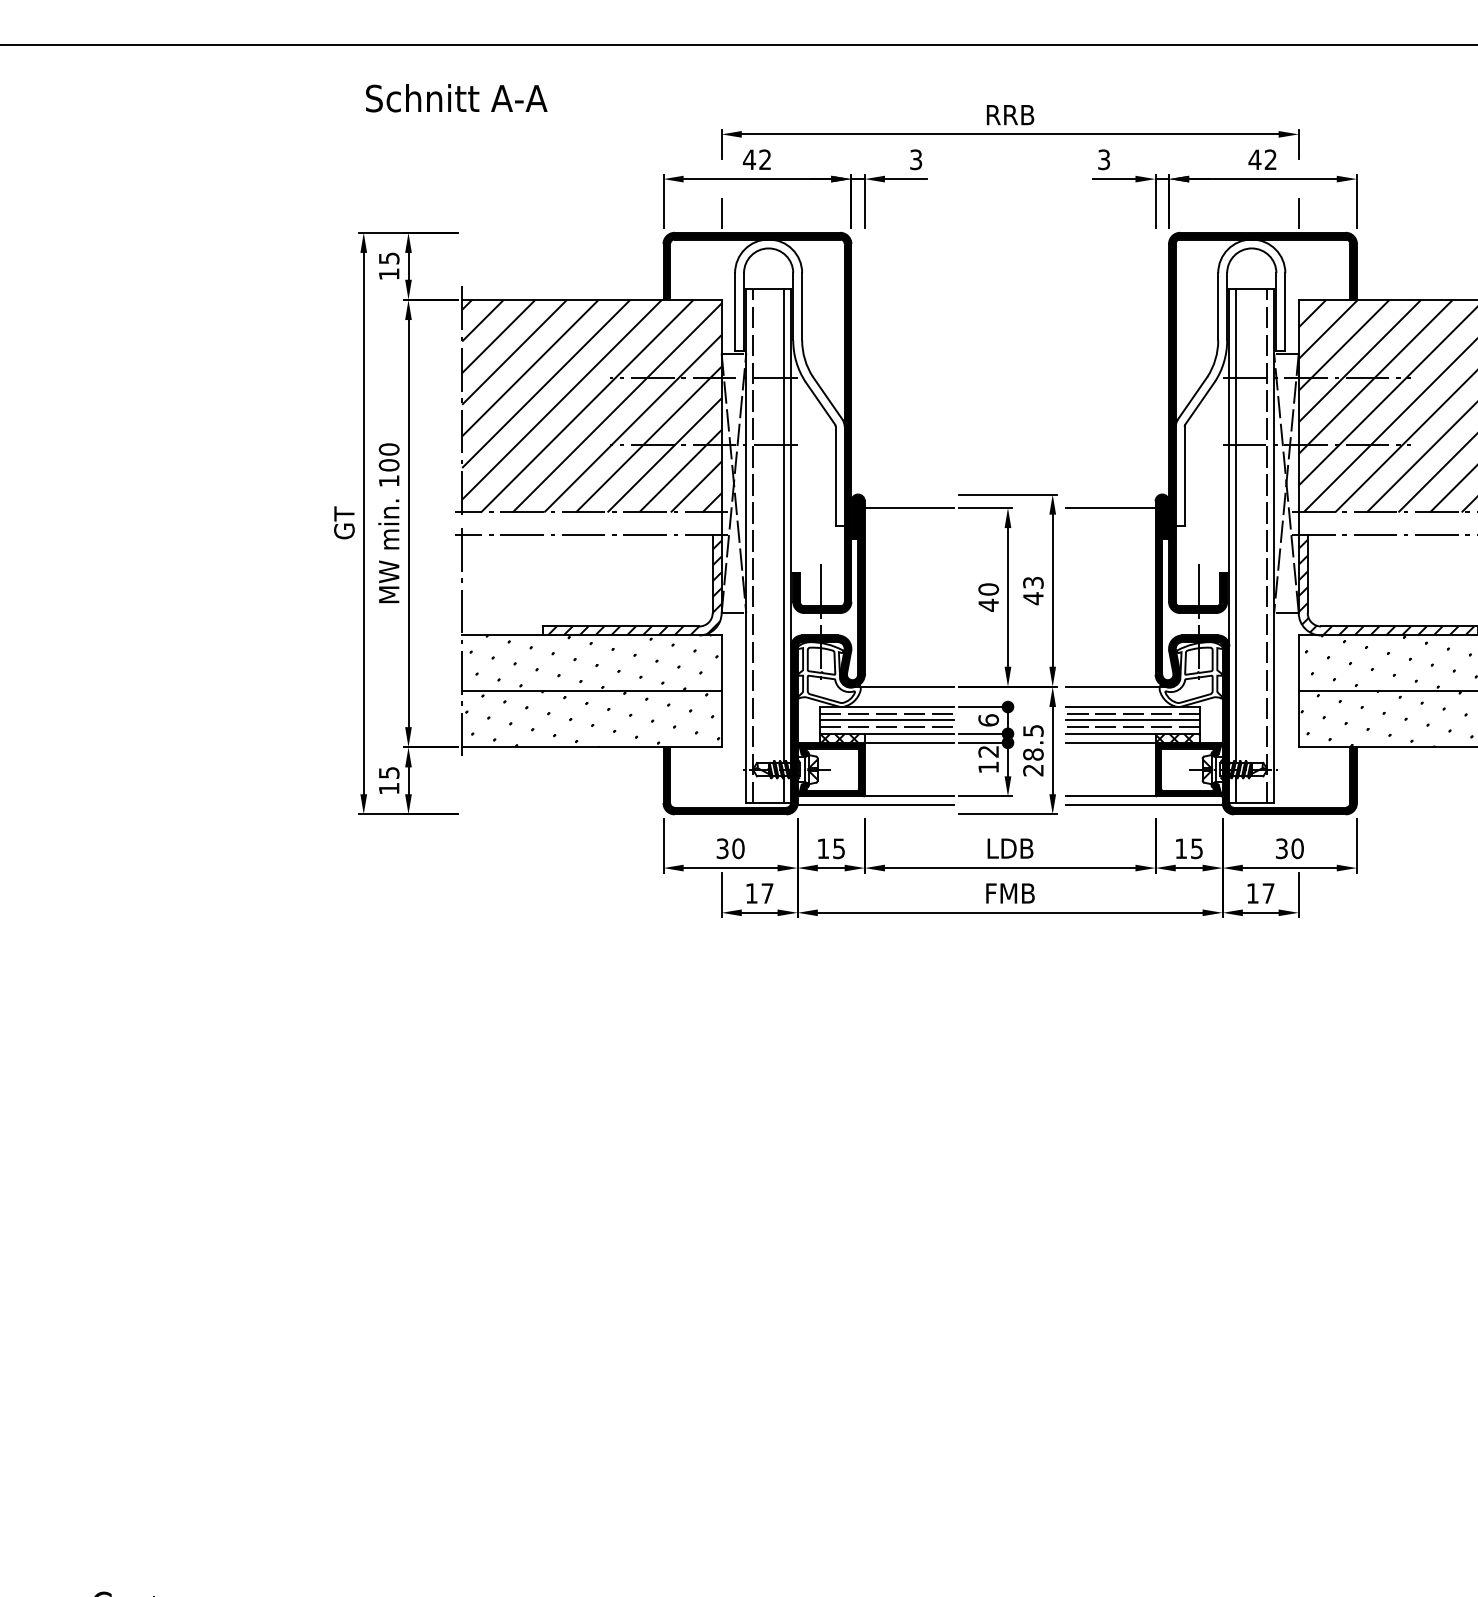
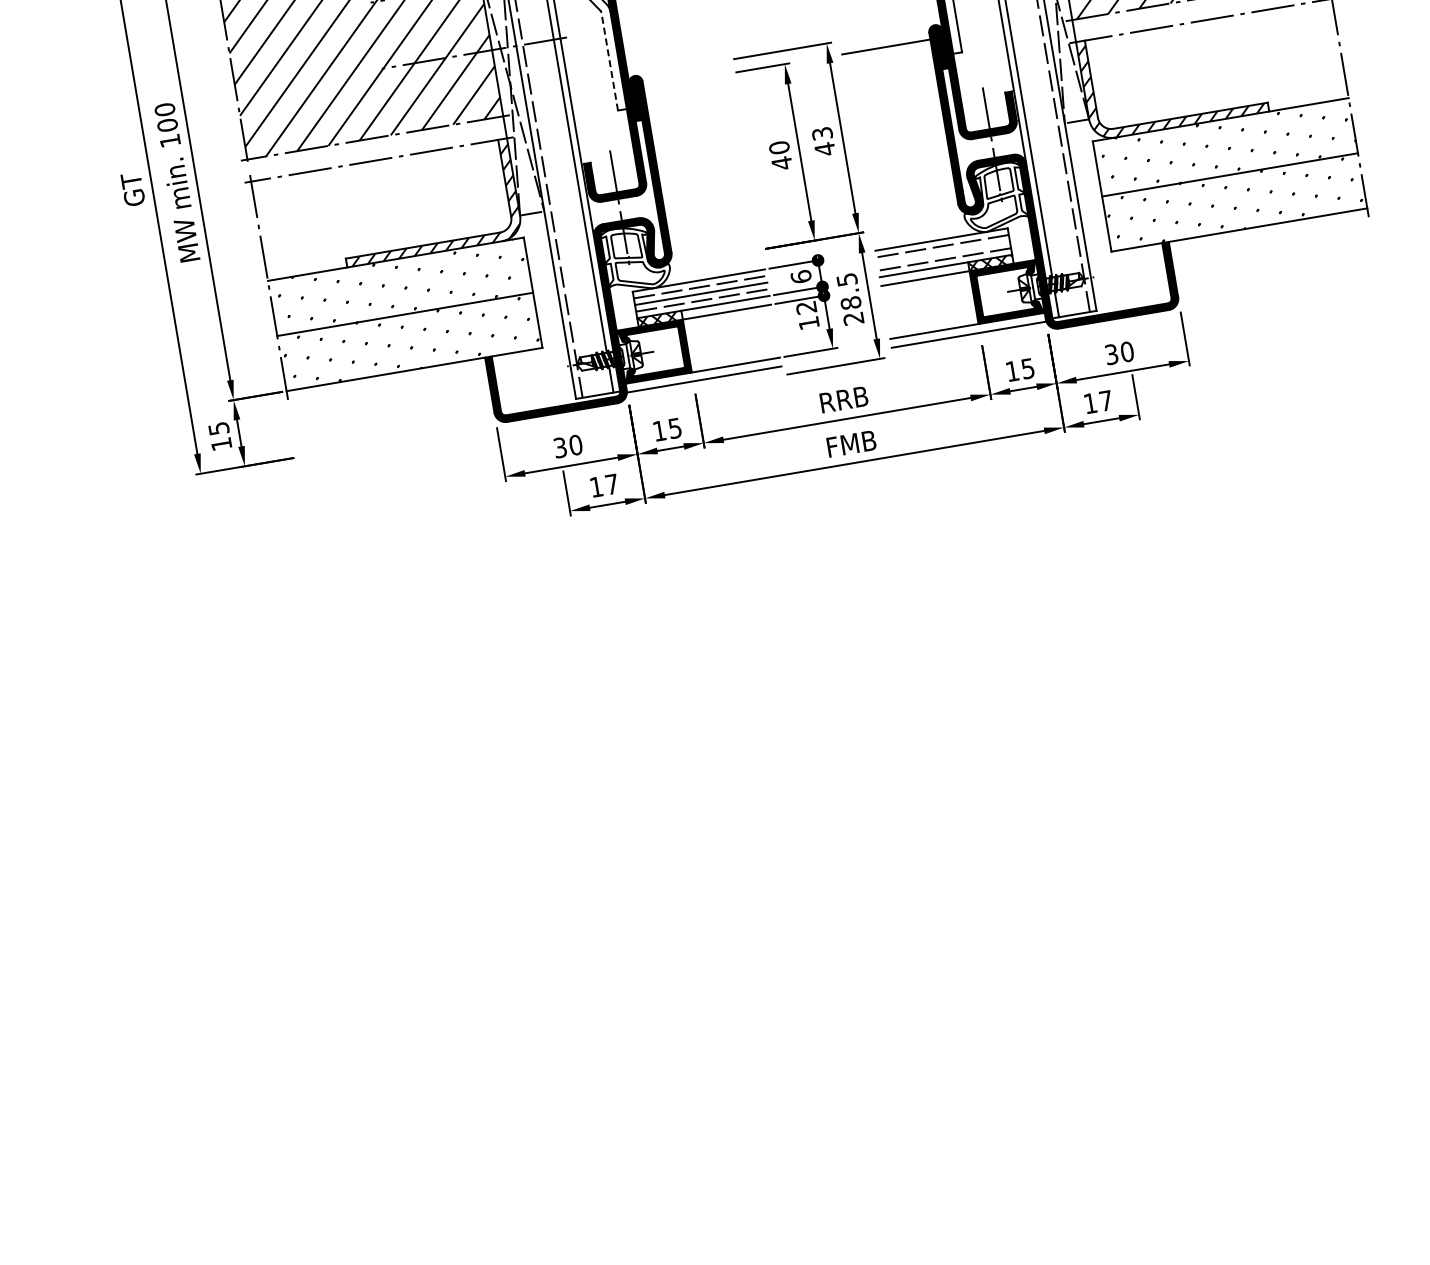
line: (835, 475) -> (609, 60), solid -> dashed
line: (909, 507) -> (687, 80), removed
line: (903, 686) -> (711, 257), removed
line: (1116, 686) -> (921, 222), removed
line: (1133, 720) -> (944, 252), removed
text: (1010, 848) -> (844, 399), LDB -> RRB

